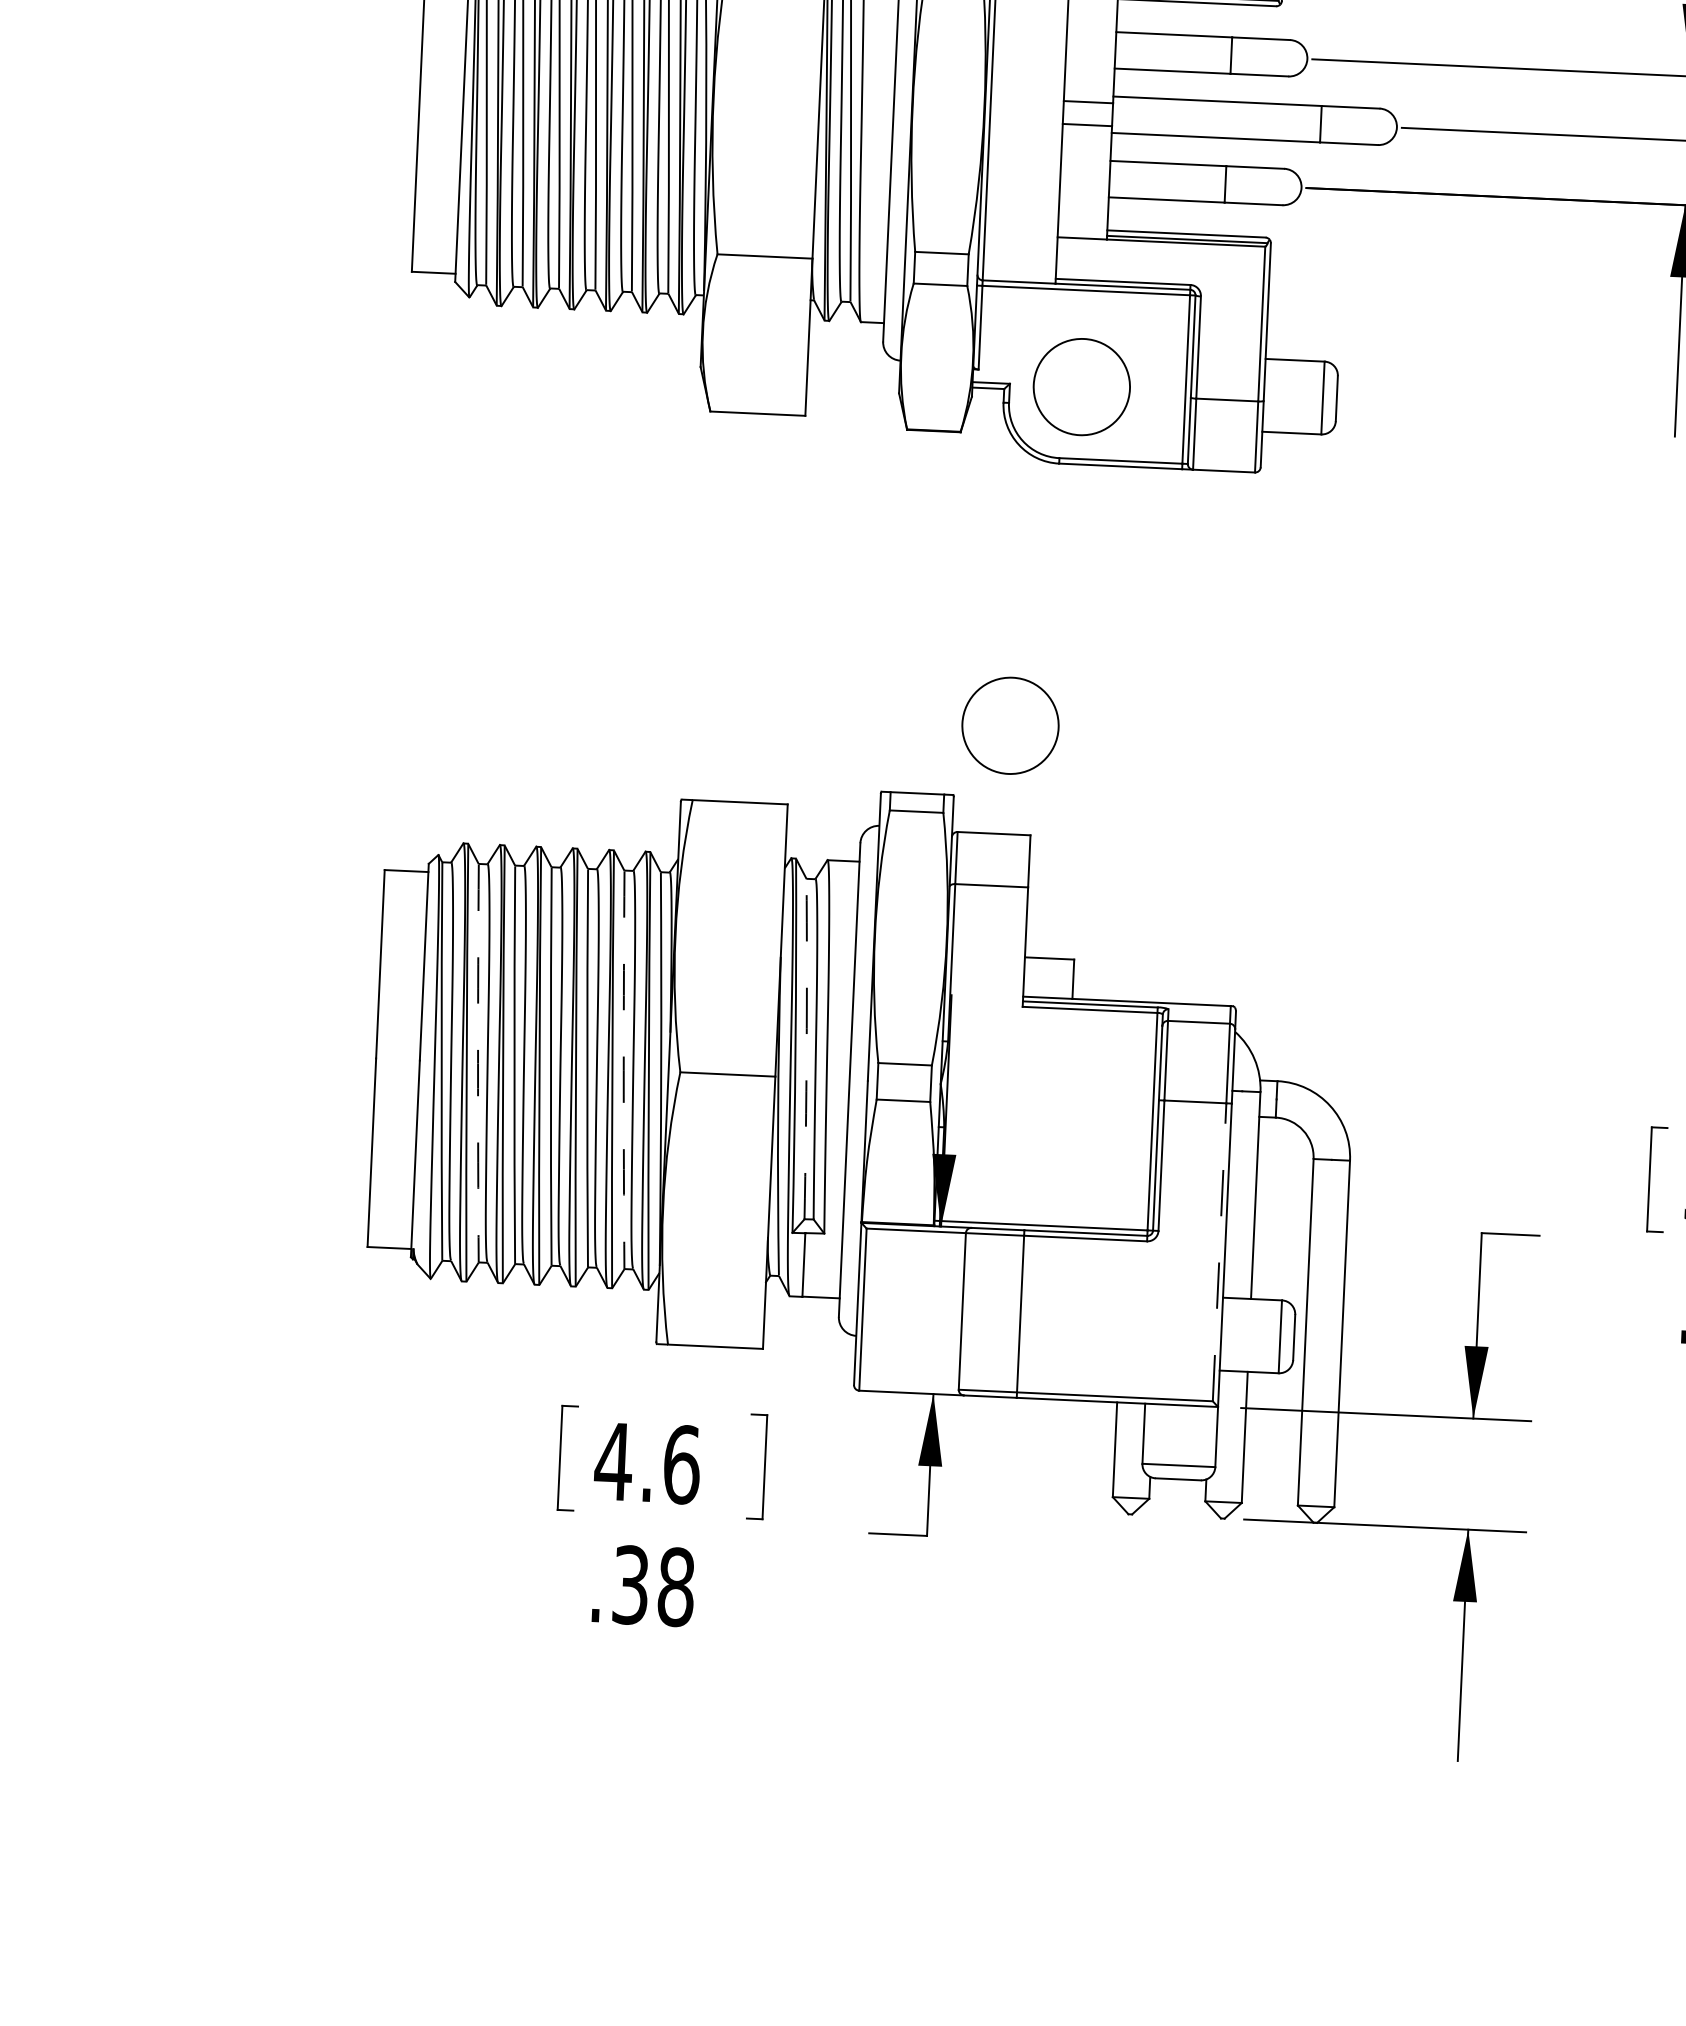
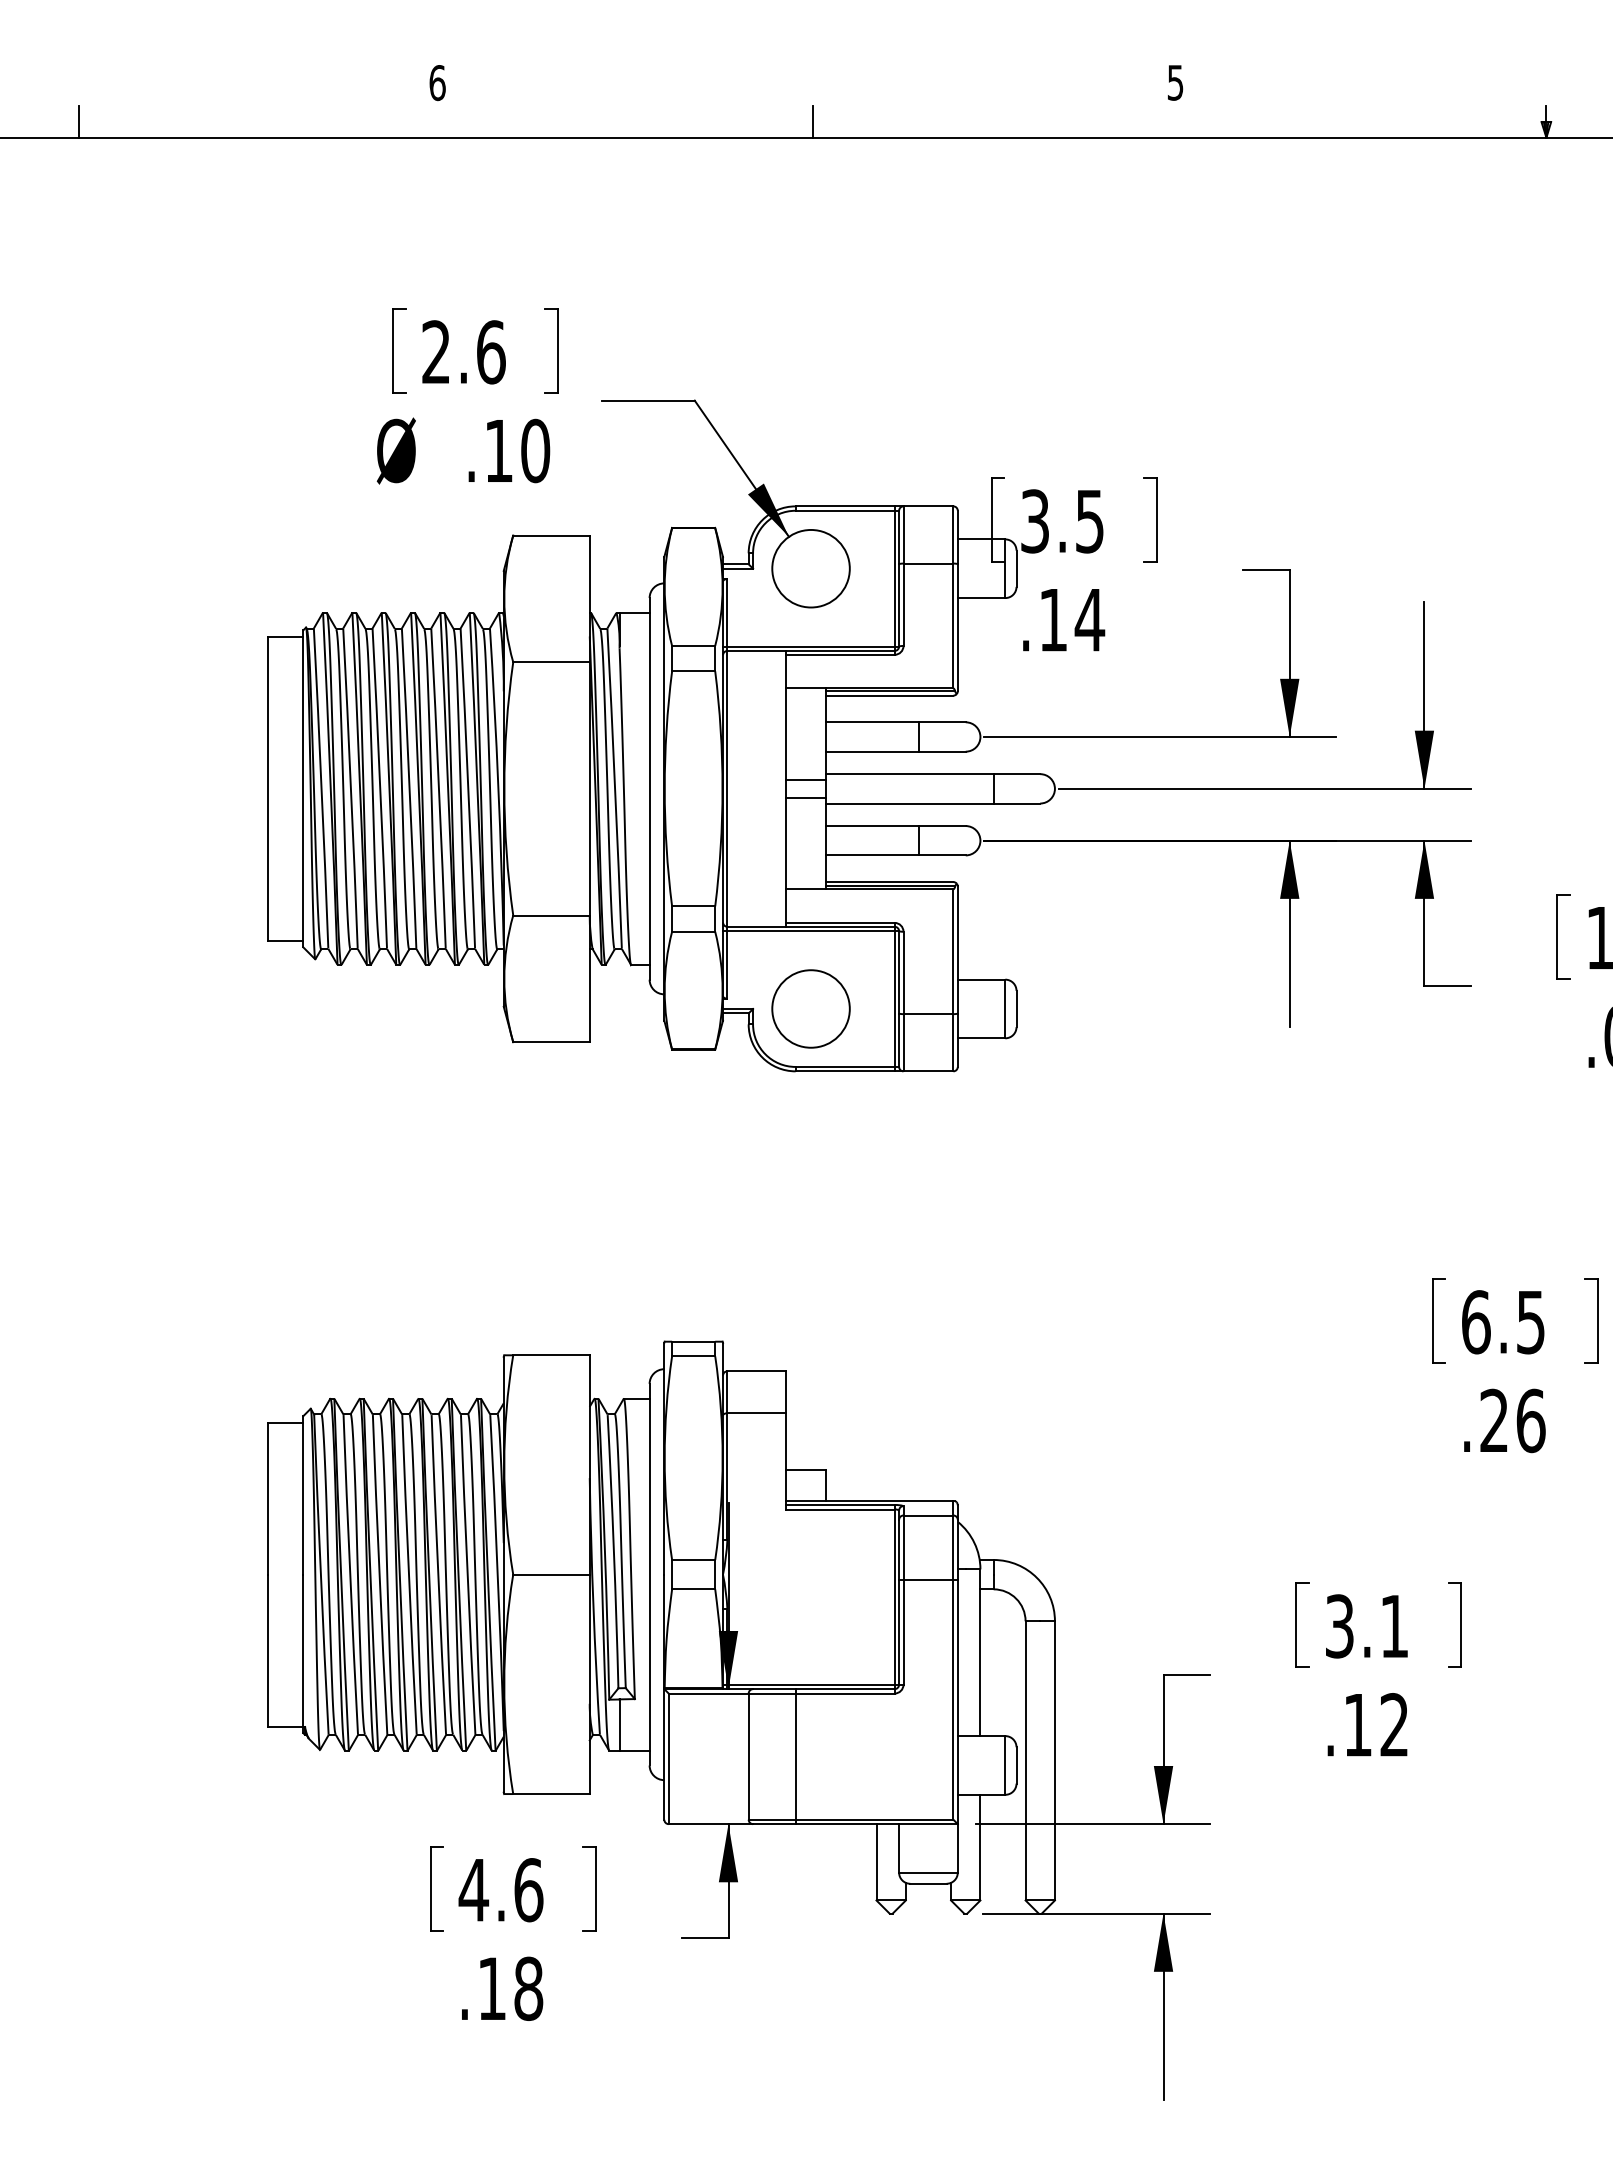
circle: (1009, 725) -> (765, 1283), removed
arc: (806, 1049) -> (613, 1551), dashed -> solid
arc: (478, 1062) -> (350, 1574), dashed -> solid
arc: (623, 1069) -> (467, 1574), dashed -> solid
line: (1219, 1252) -> (953, 1699), dashed -> solid
text: (630, 1584) -> (491, 1988), .38 -> .18

